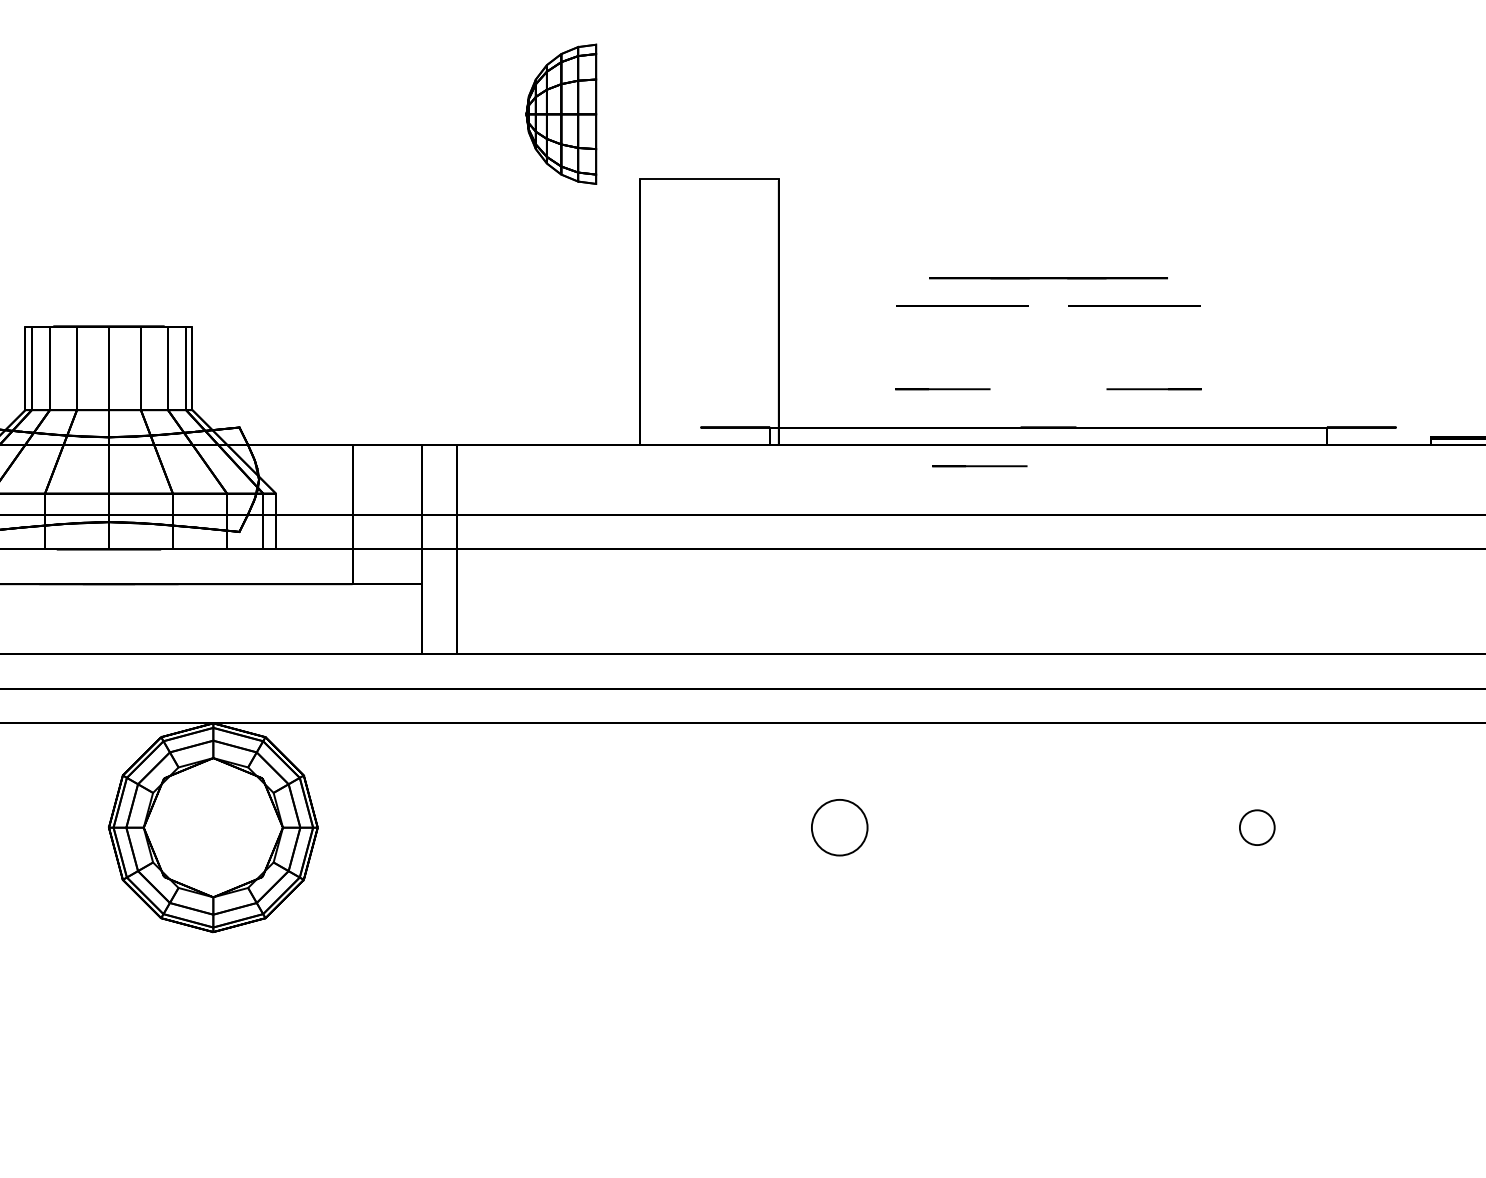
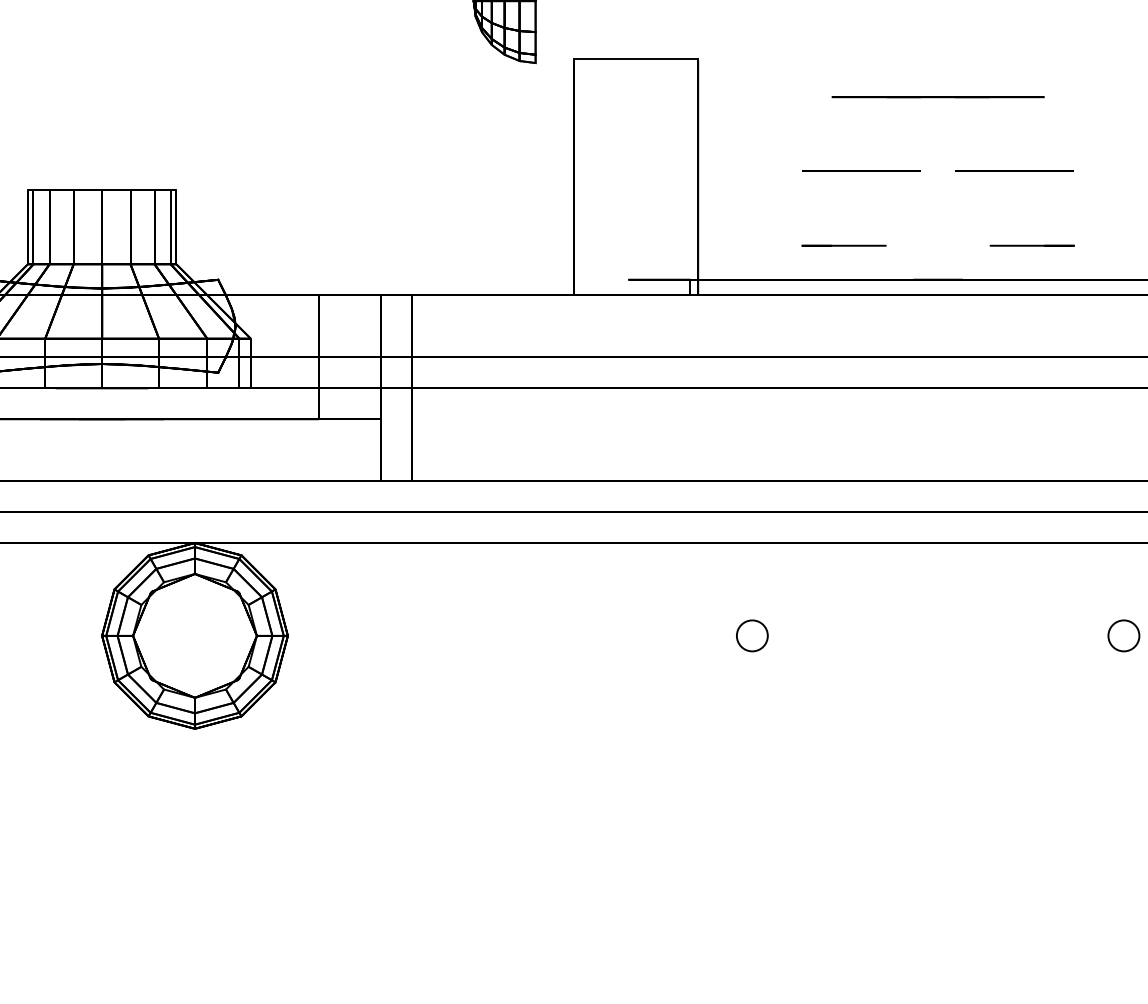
line: (1048, 278) -> (938, 97), moved
line: (979, 466) -> (876, 314), removed
circle: (839, 827) -> (752, 635), size x0.62

